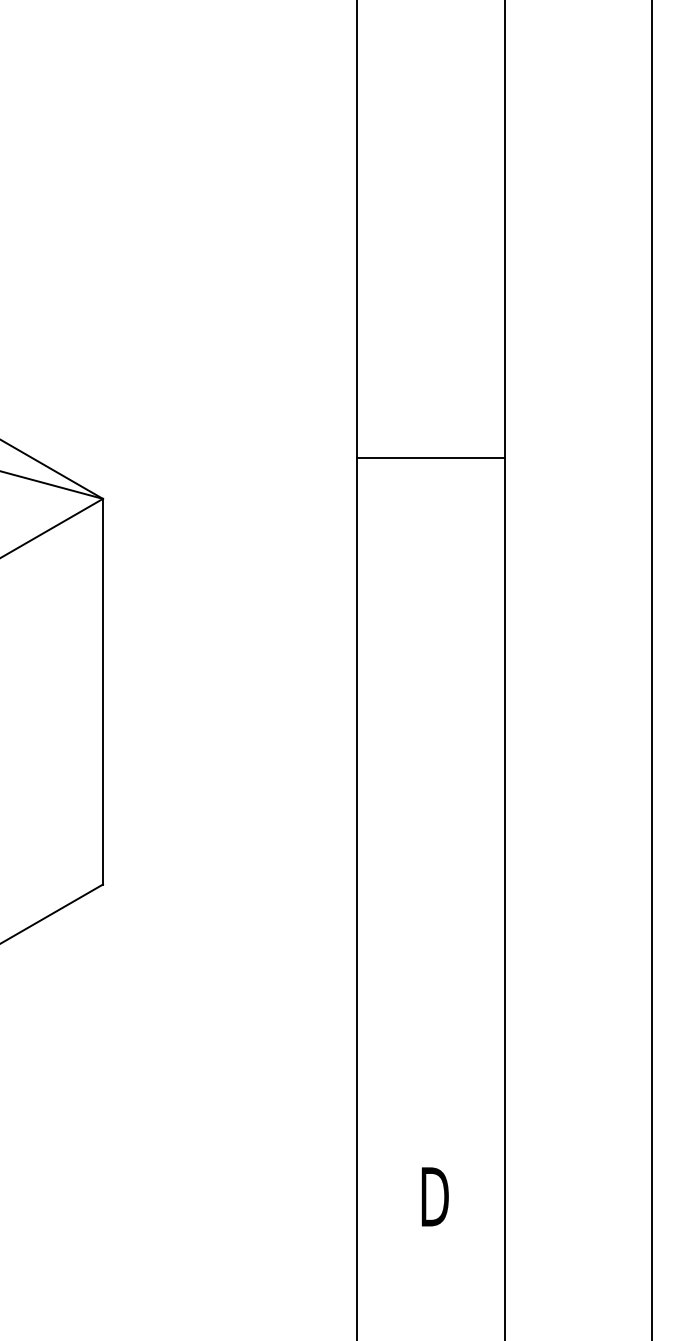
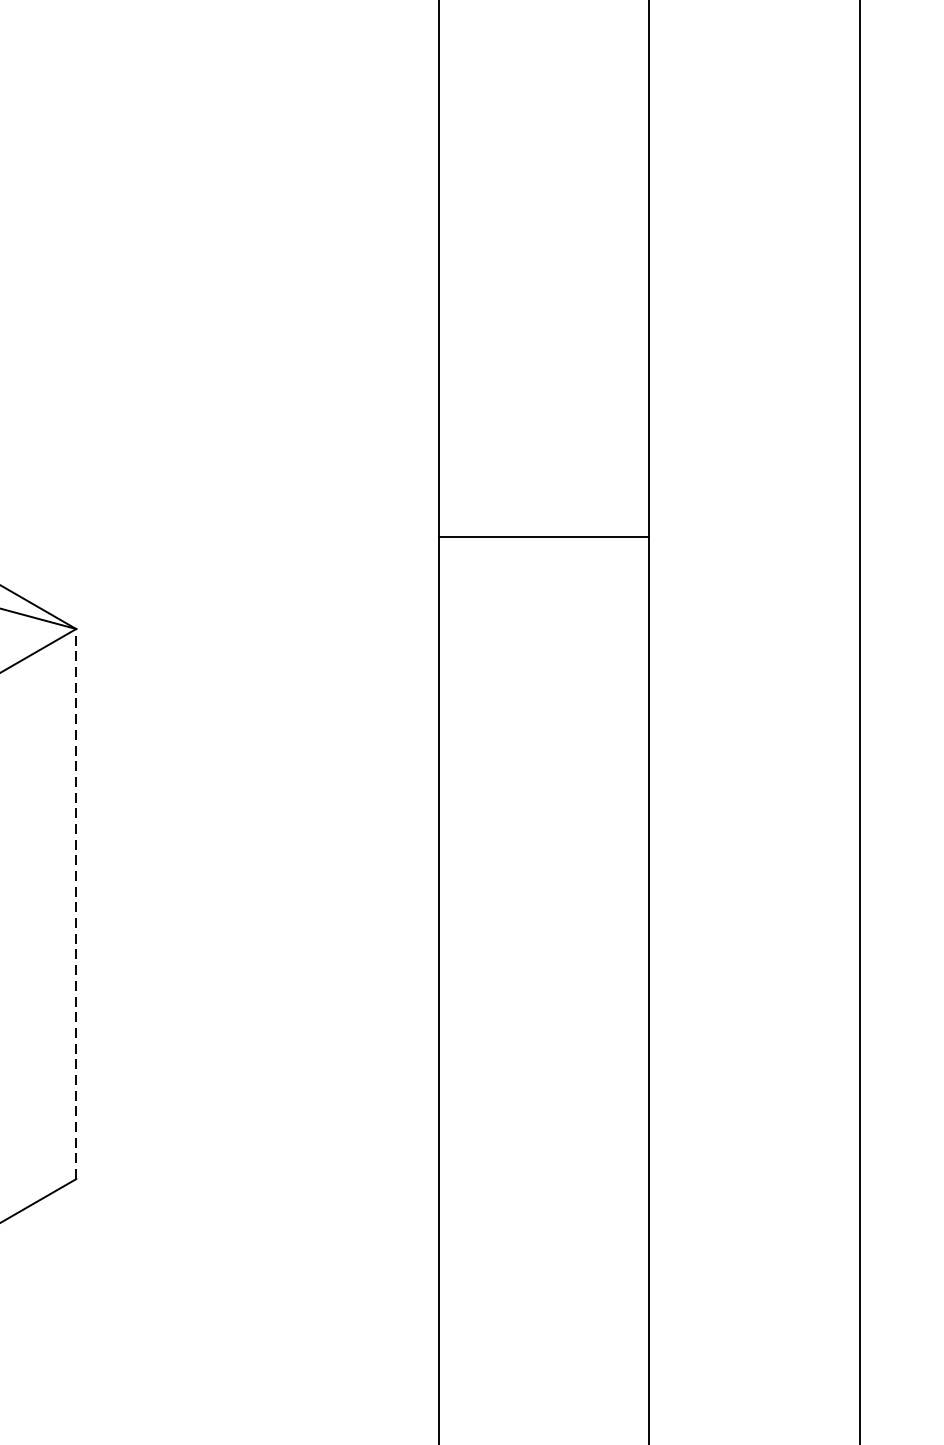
line: (430, 457) -> (543, 537), moved
line: (103, 691) -> (76, 903), solid -> dashed

